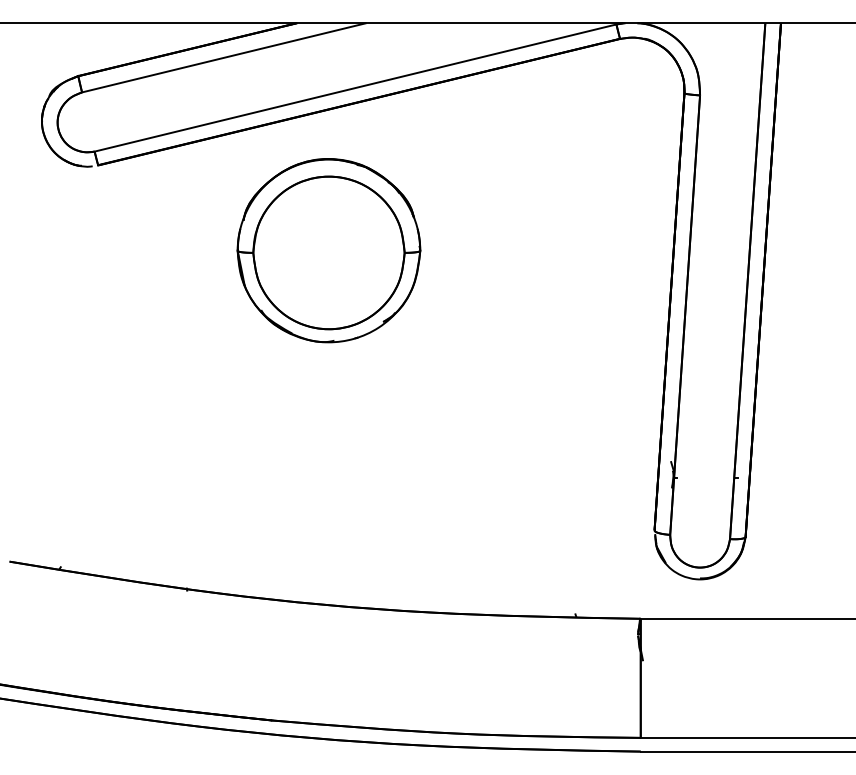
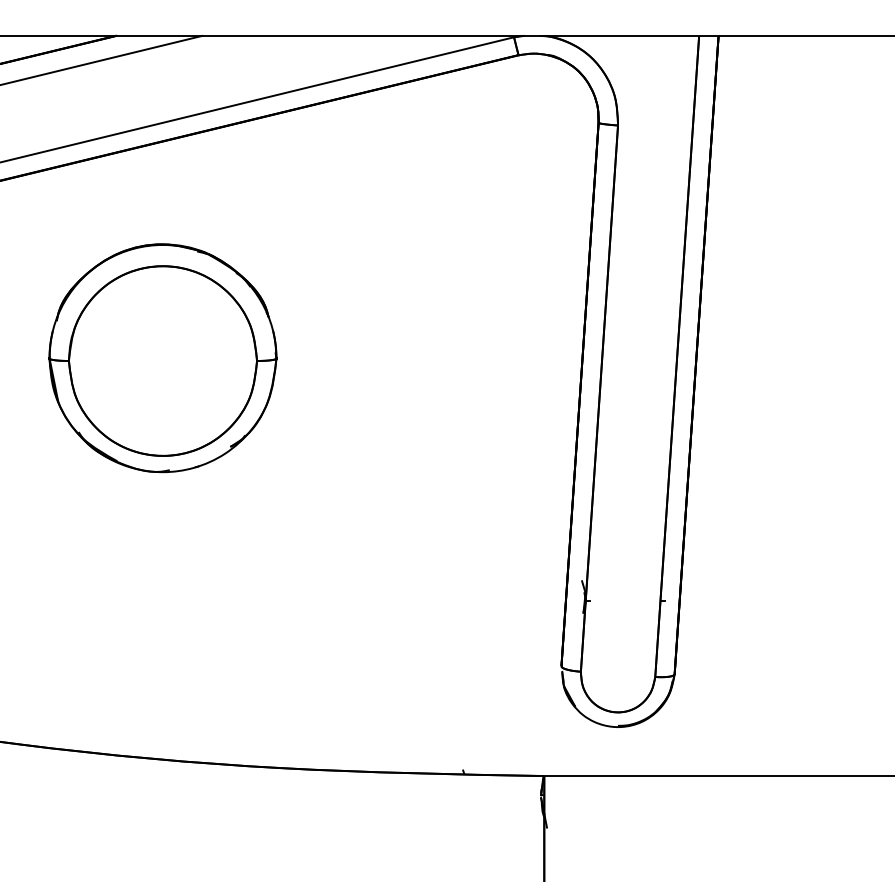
part: (328, 250) -> (162, 358), moved

